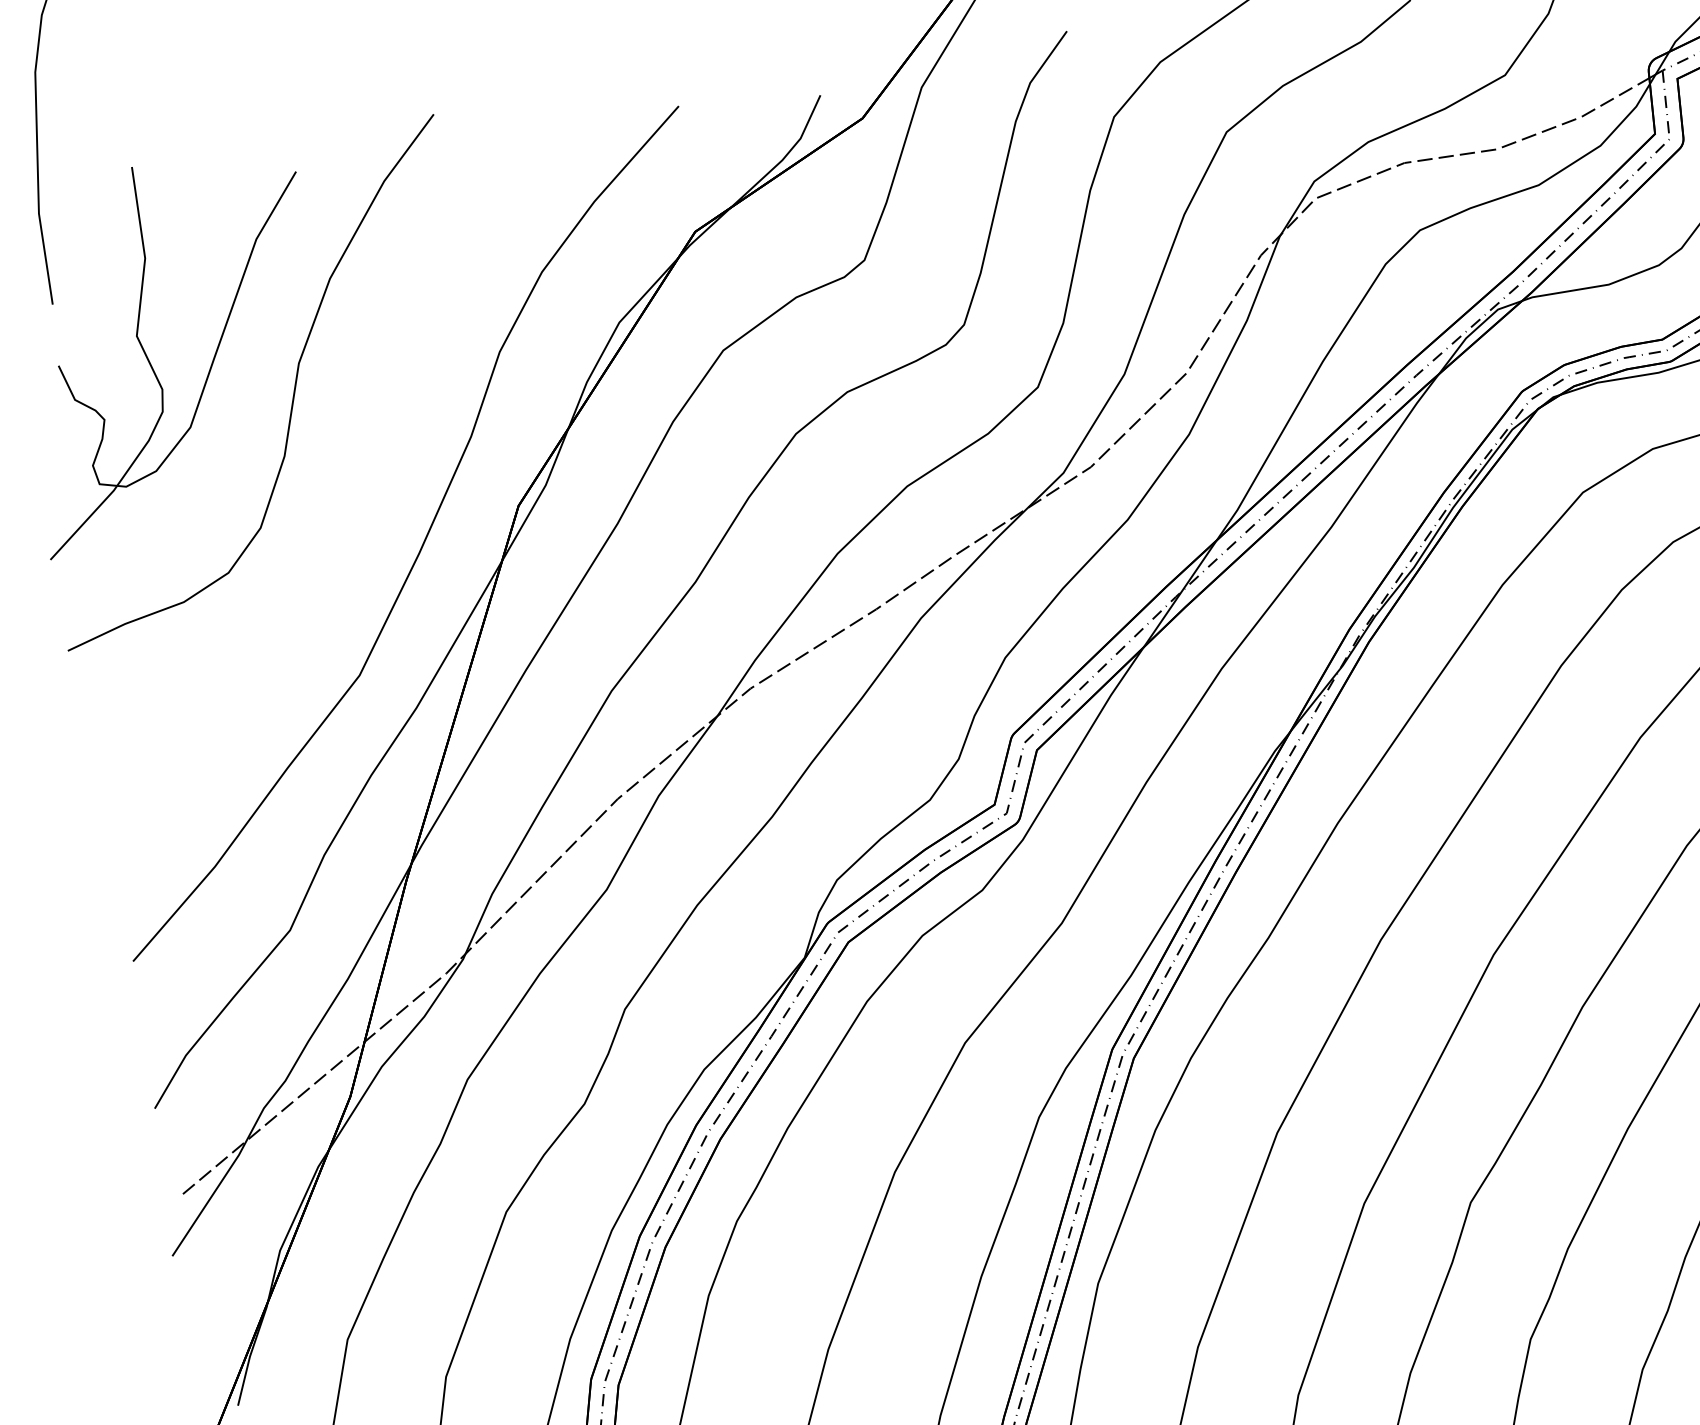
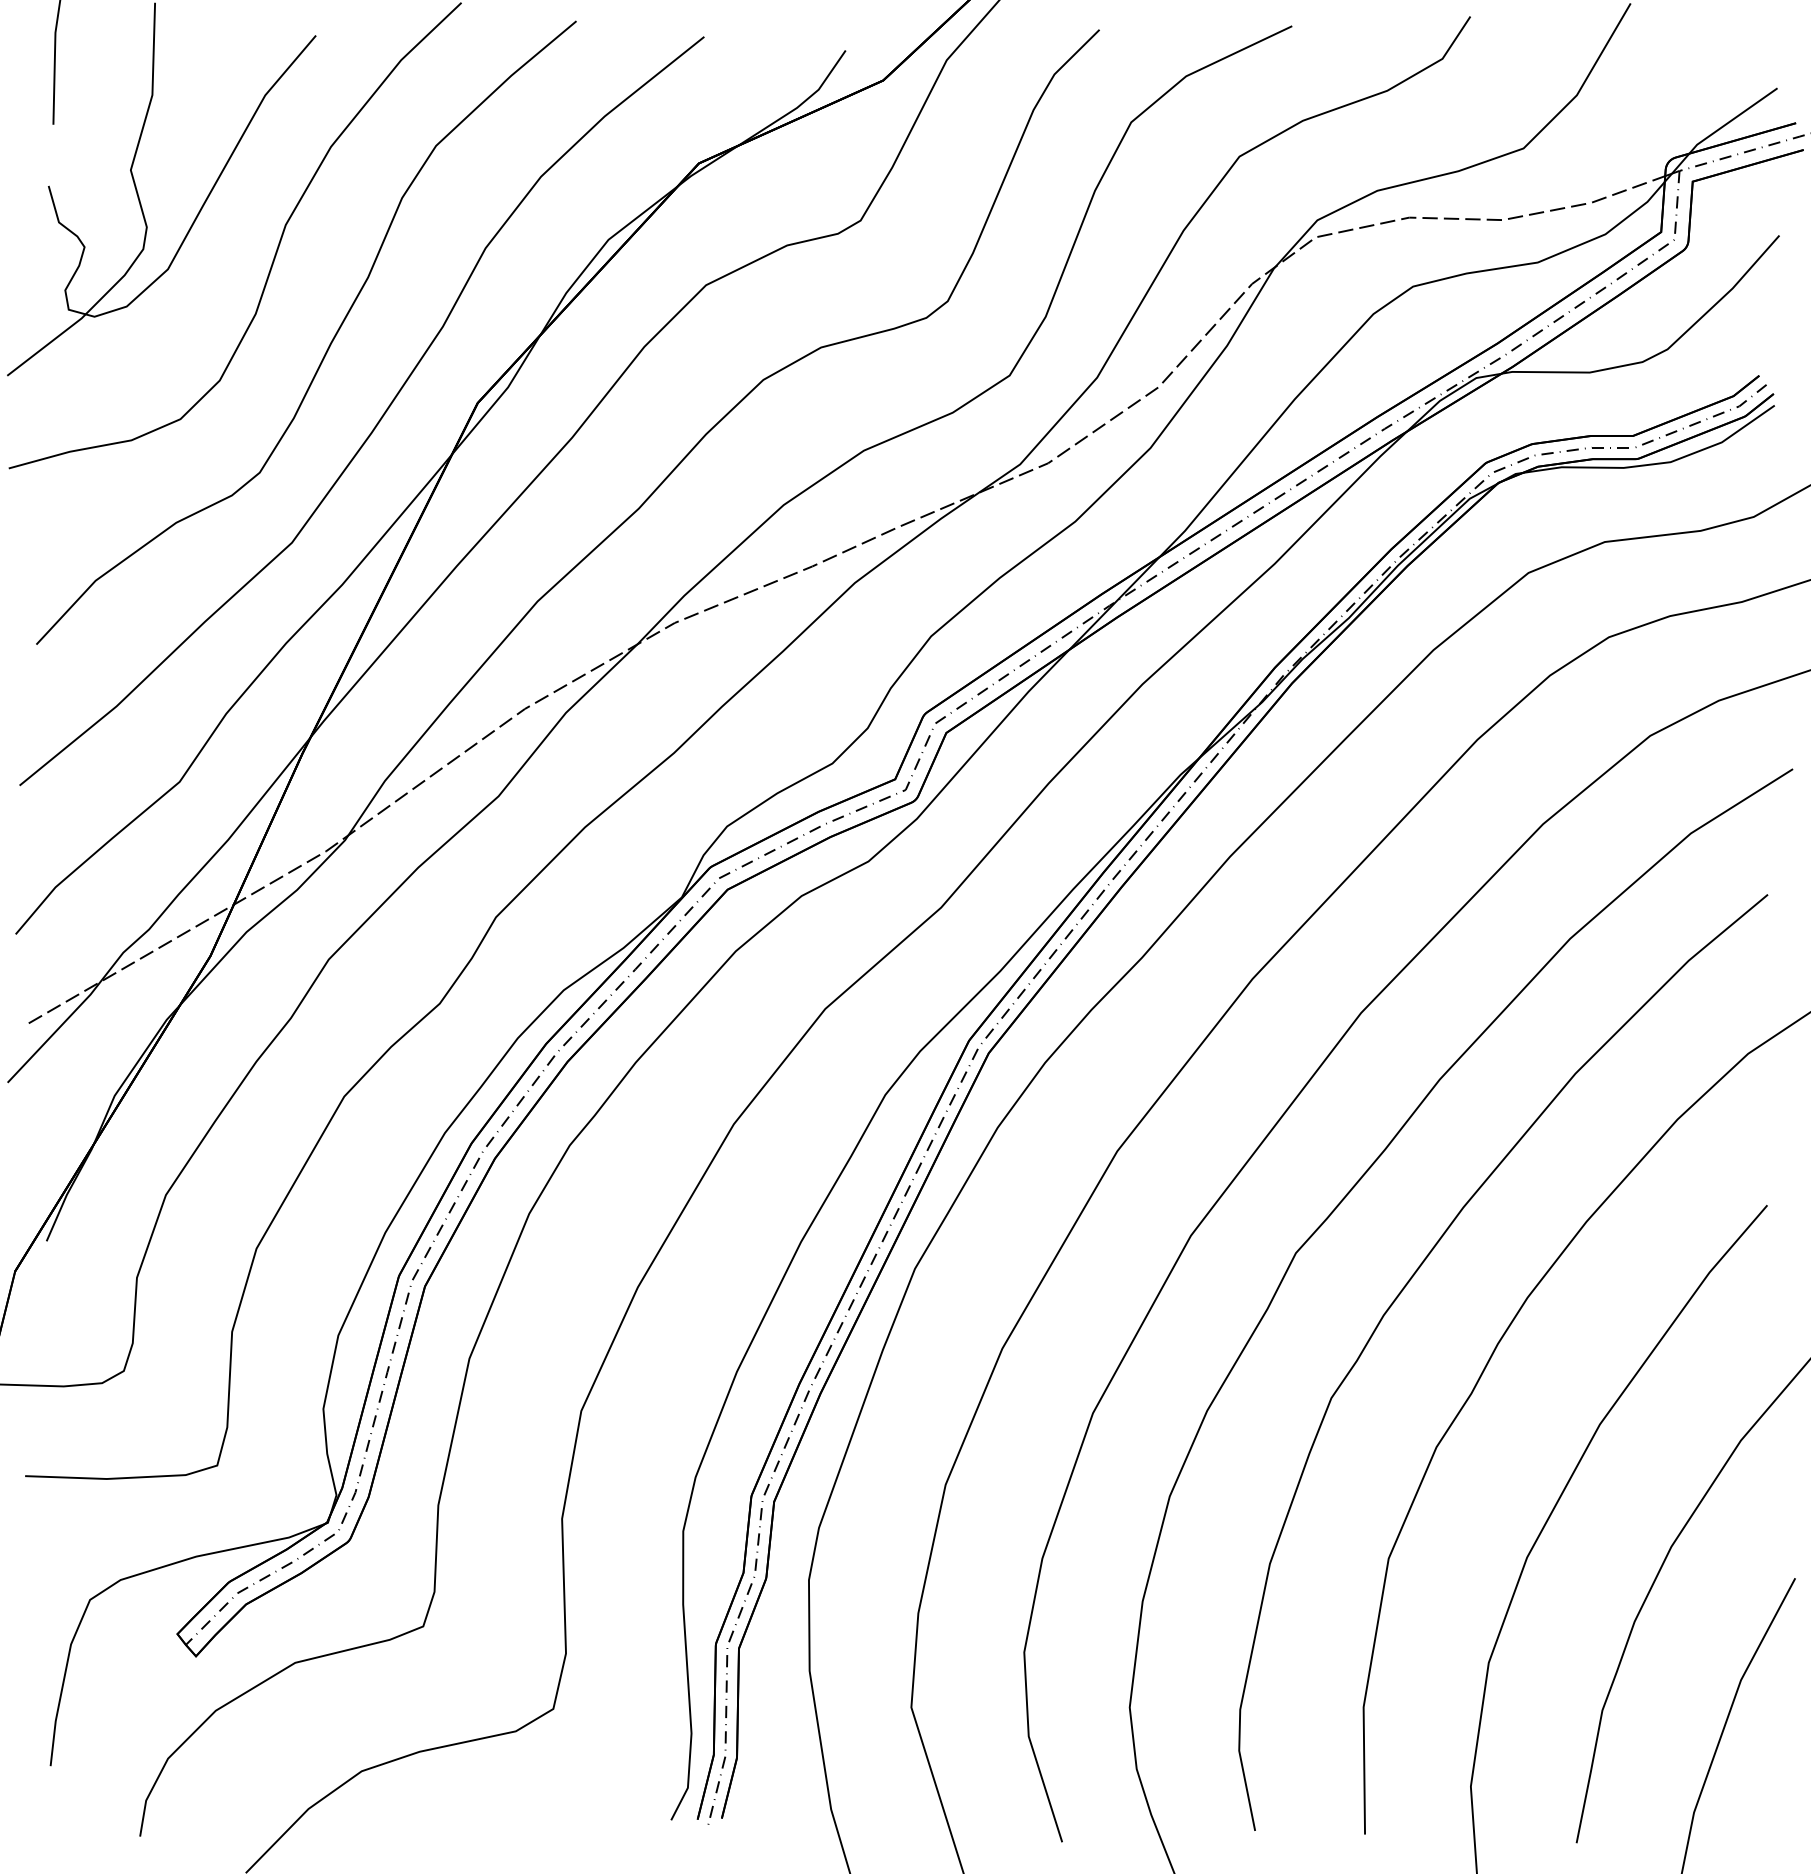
curve: (362, 473) -> (329, 344), added

